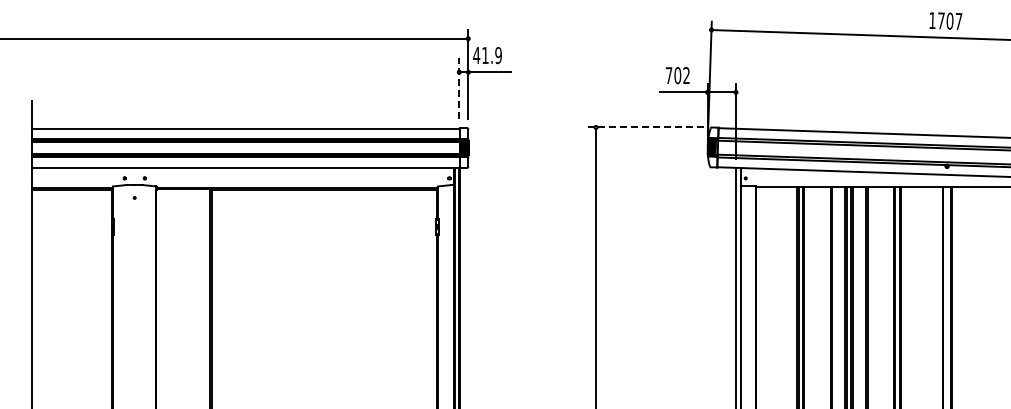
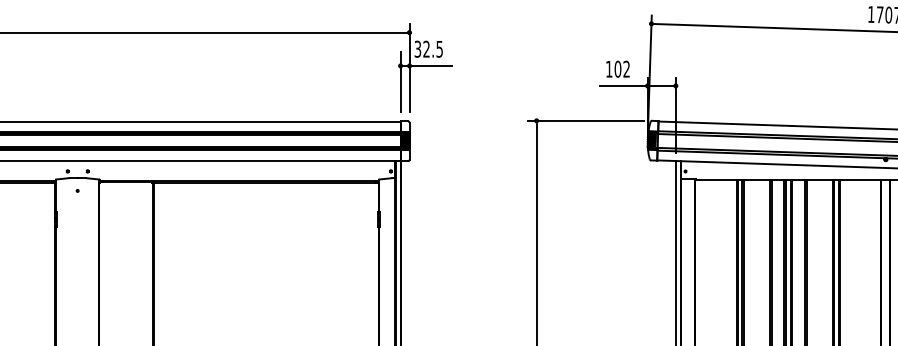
text: (487, 55) -> (428, 49), 41.9 -> 32.5
text: (668, 75) -> (608, 69), 702 -> 102
line: (459, 88) -> (400, 82), dashed -> solid
line: (645, 127) -> (585, 120), dashed -> solid

